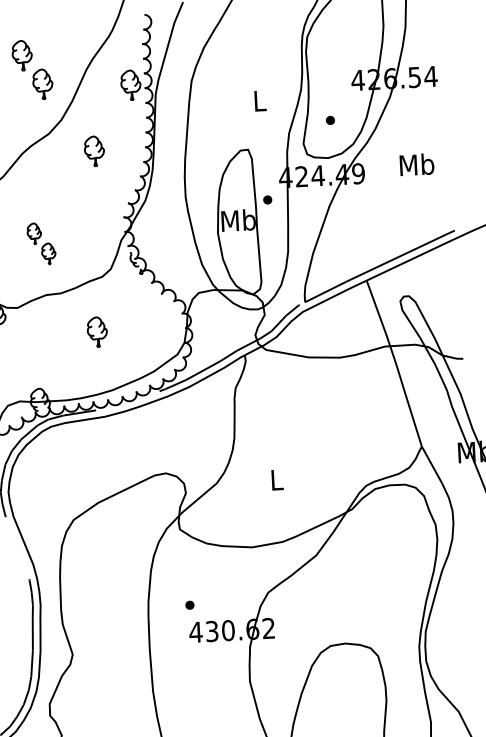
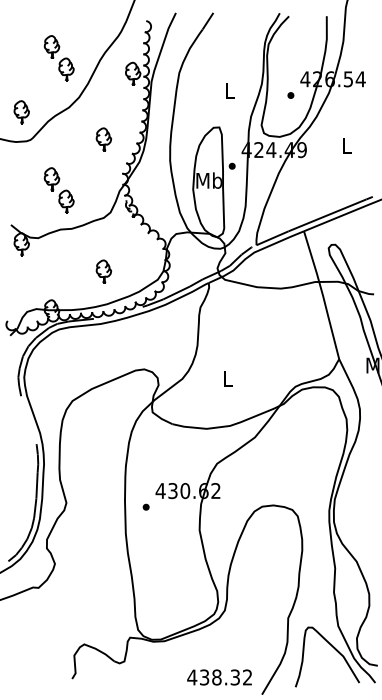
part: (329, 120) -> (290, 95), moved
part: (93, 151) -> (103, 139), moved
text: (416, 164) -> (346, 145), Mb -> L
part: (40, 243) -> (58, 190), size x1.43
part: (96, 331) -> (103, 271), moved
part: (188, 604) -> (145, 506), moved

